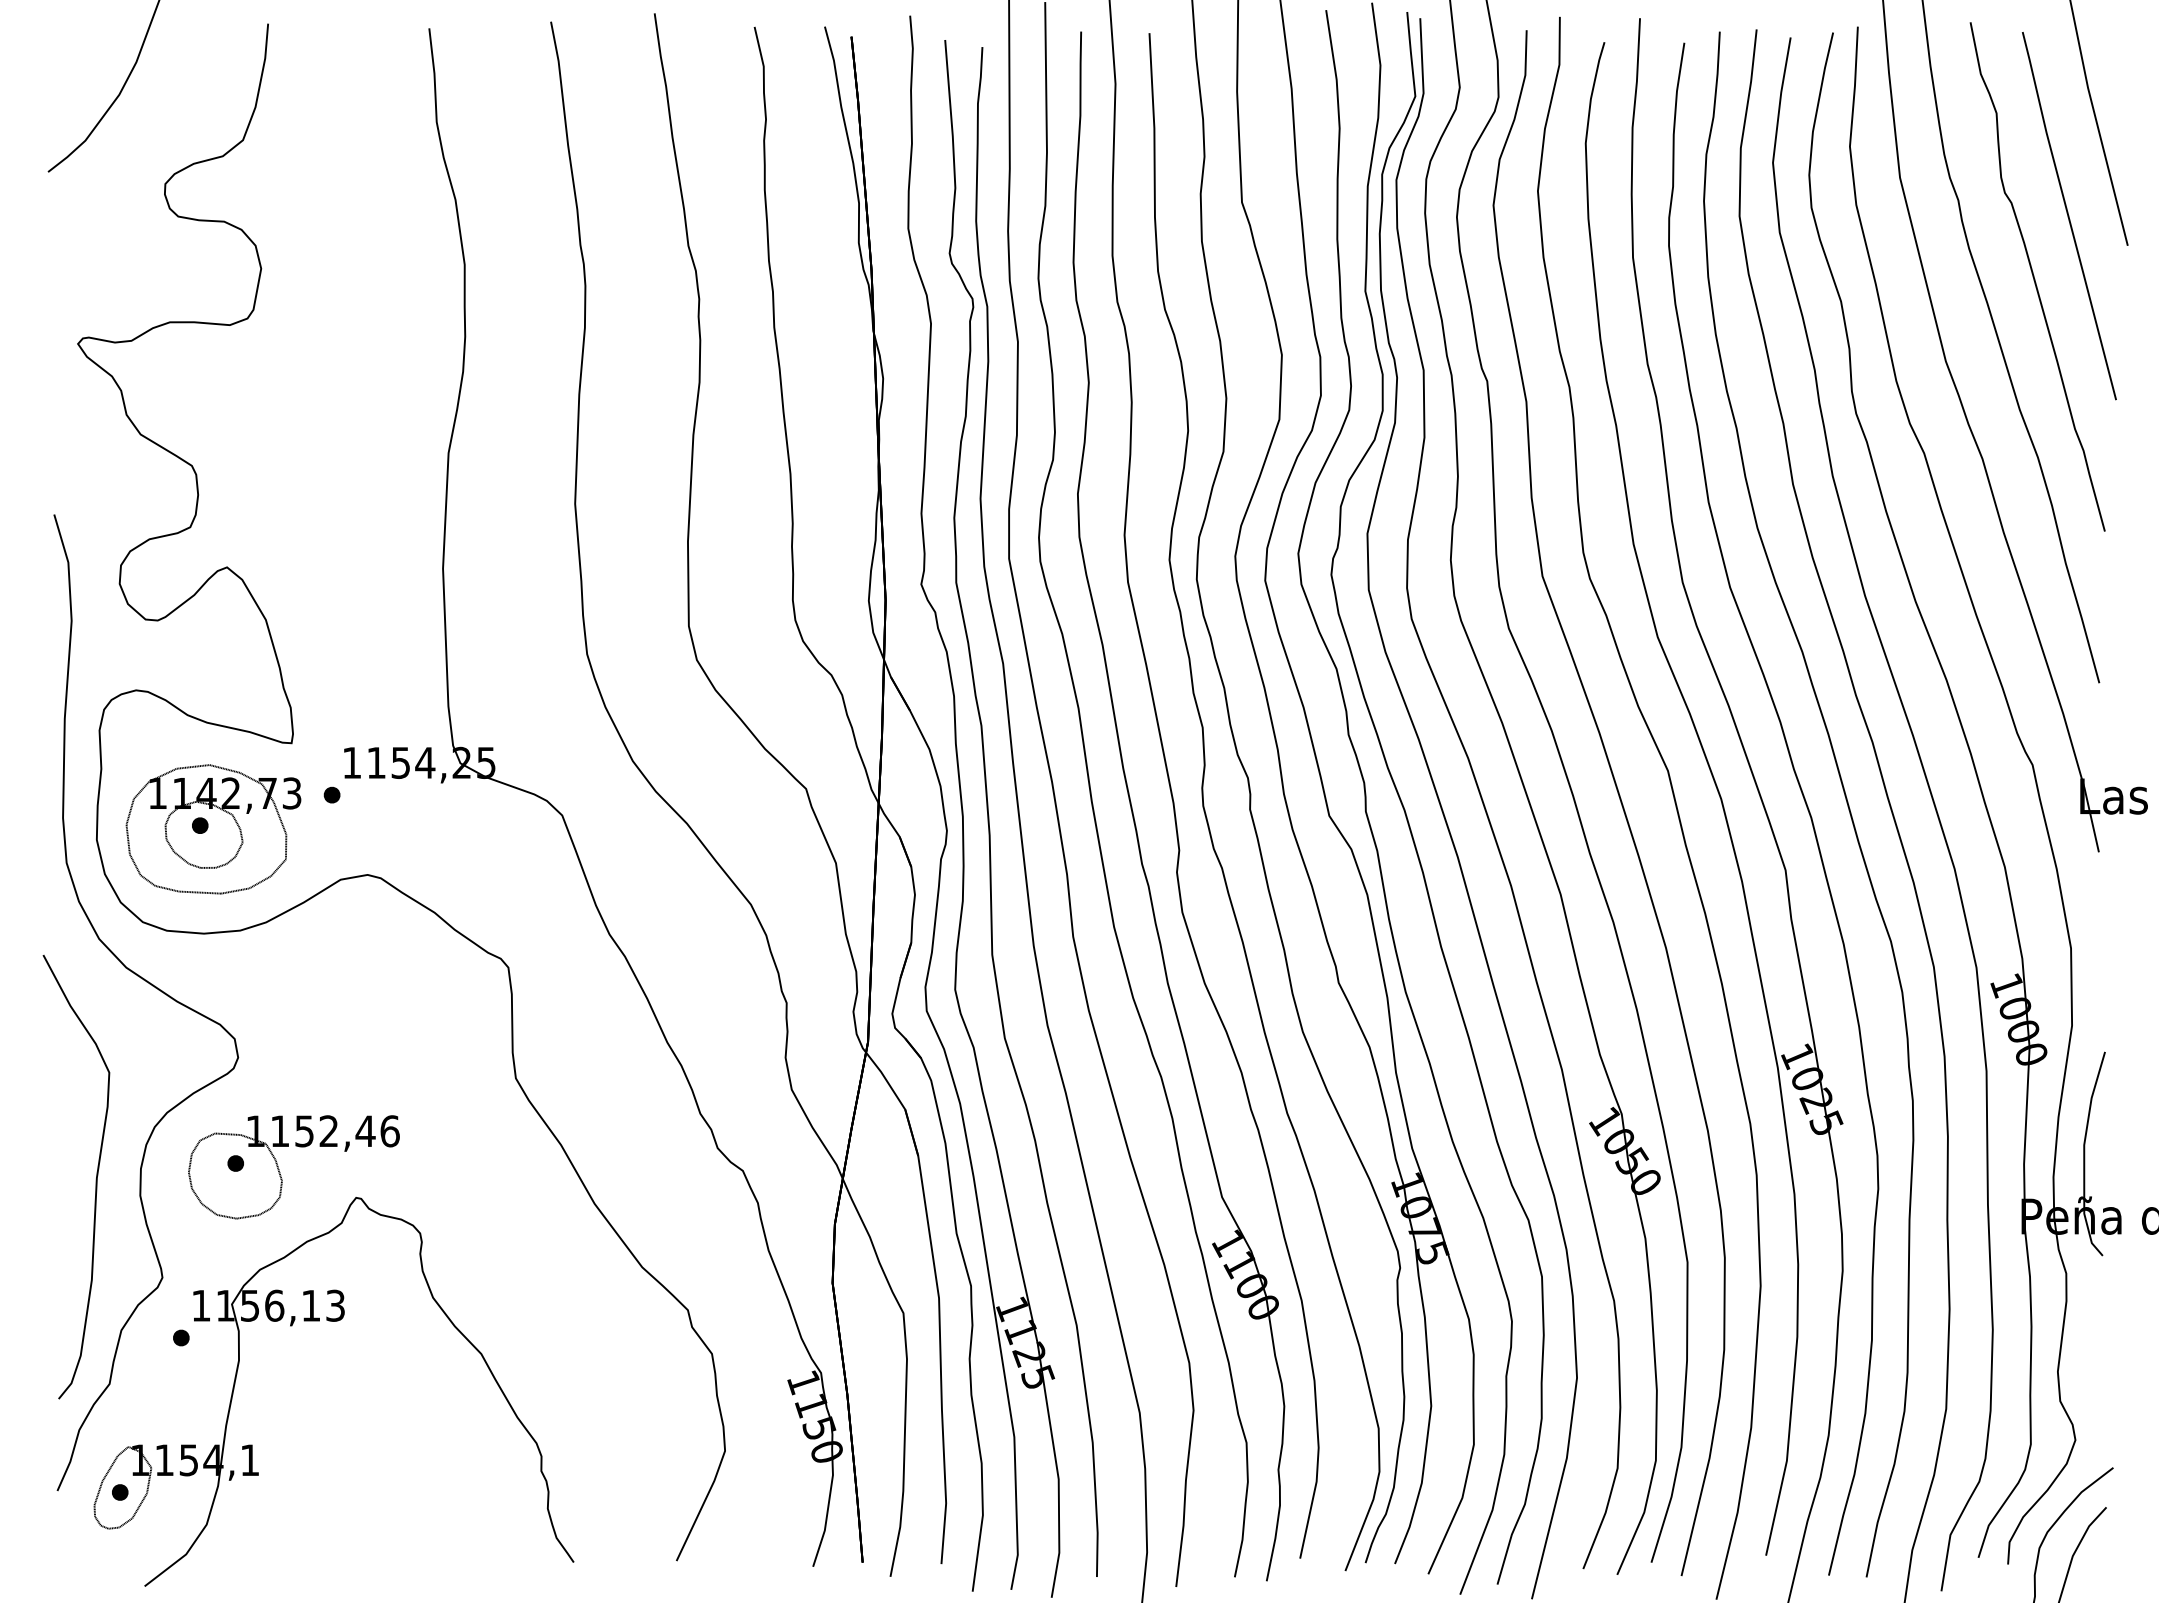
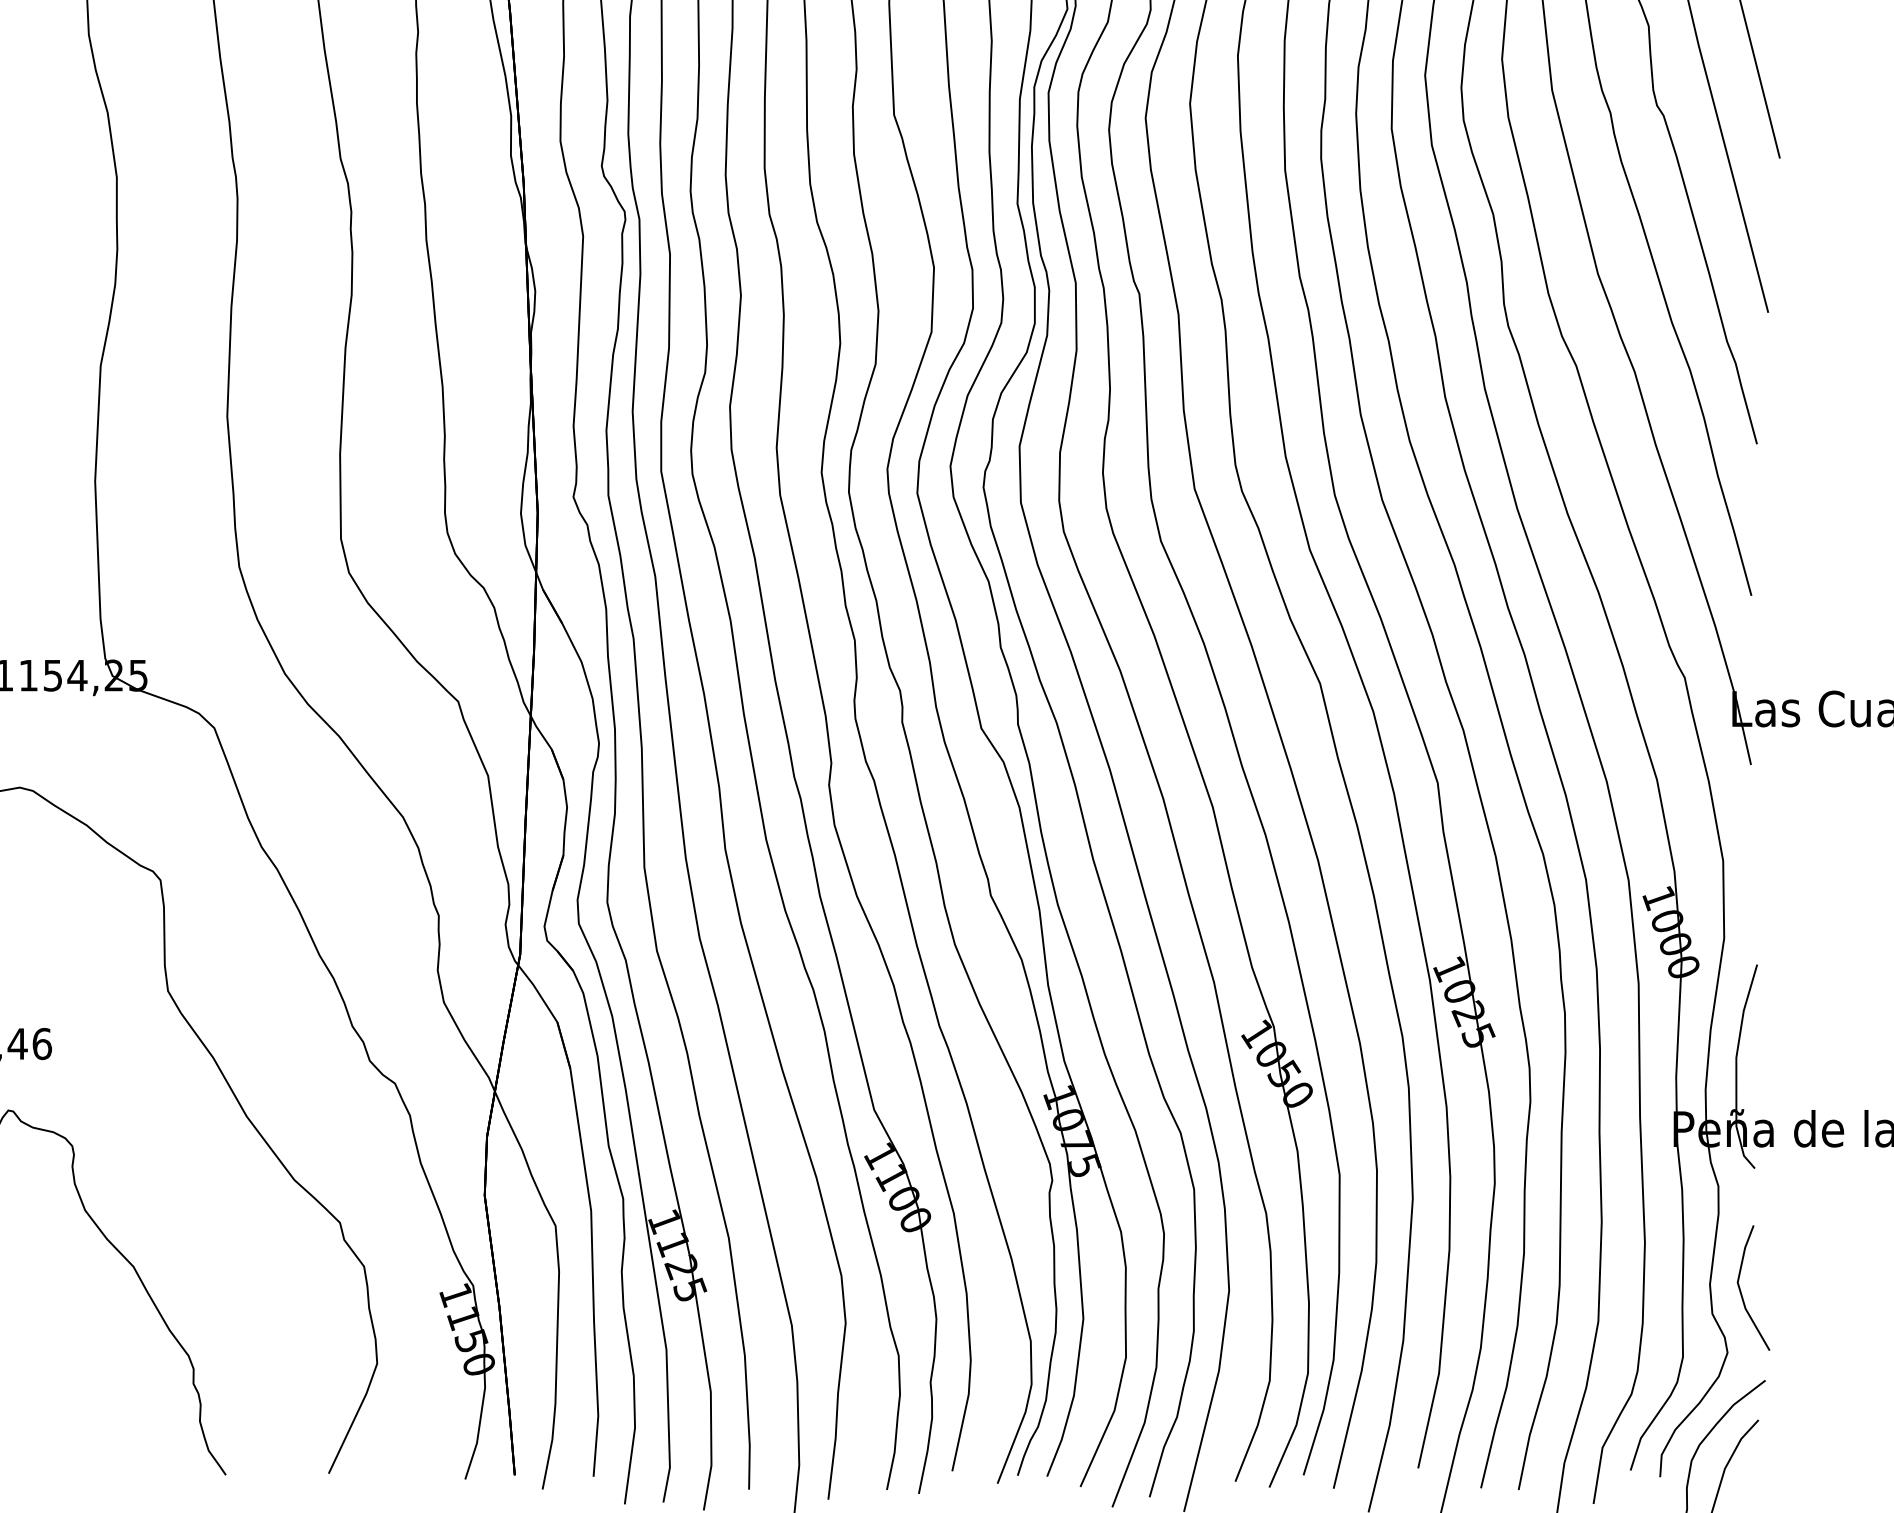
line: (2089, 1378) -> (1741, 1291), added

